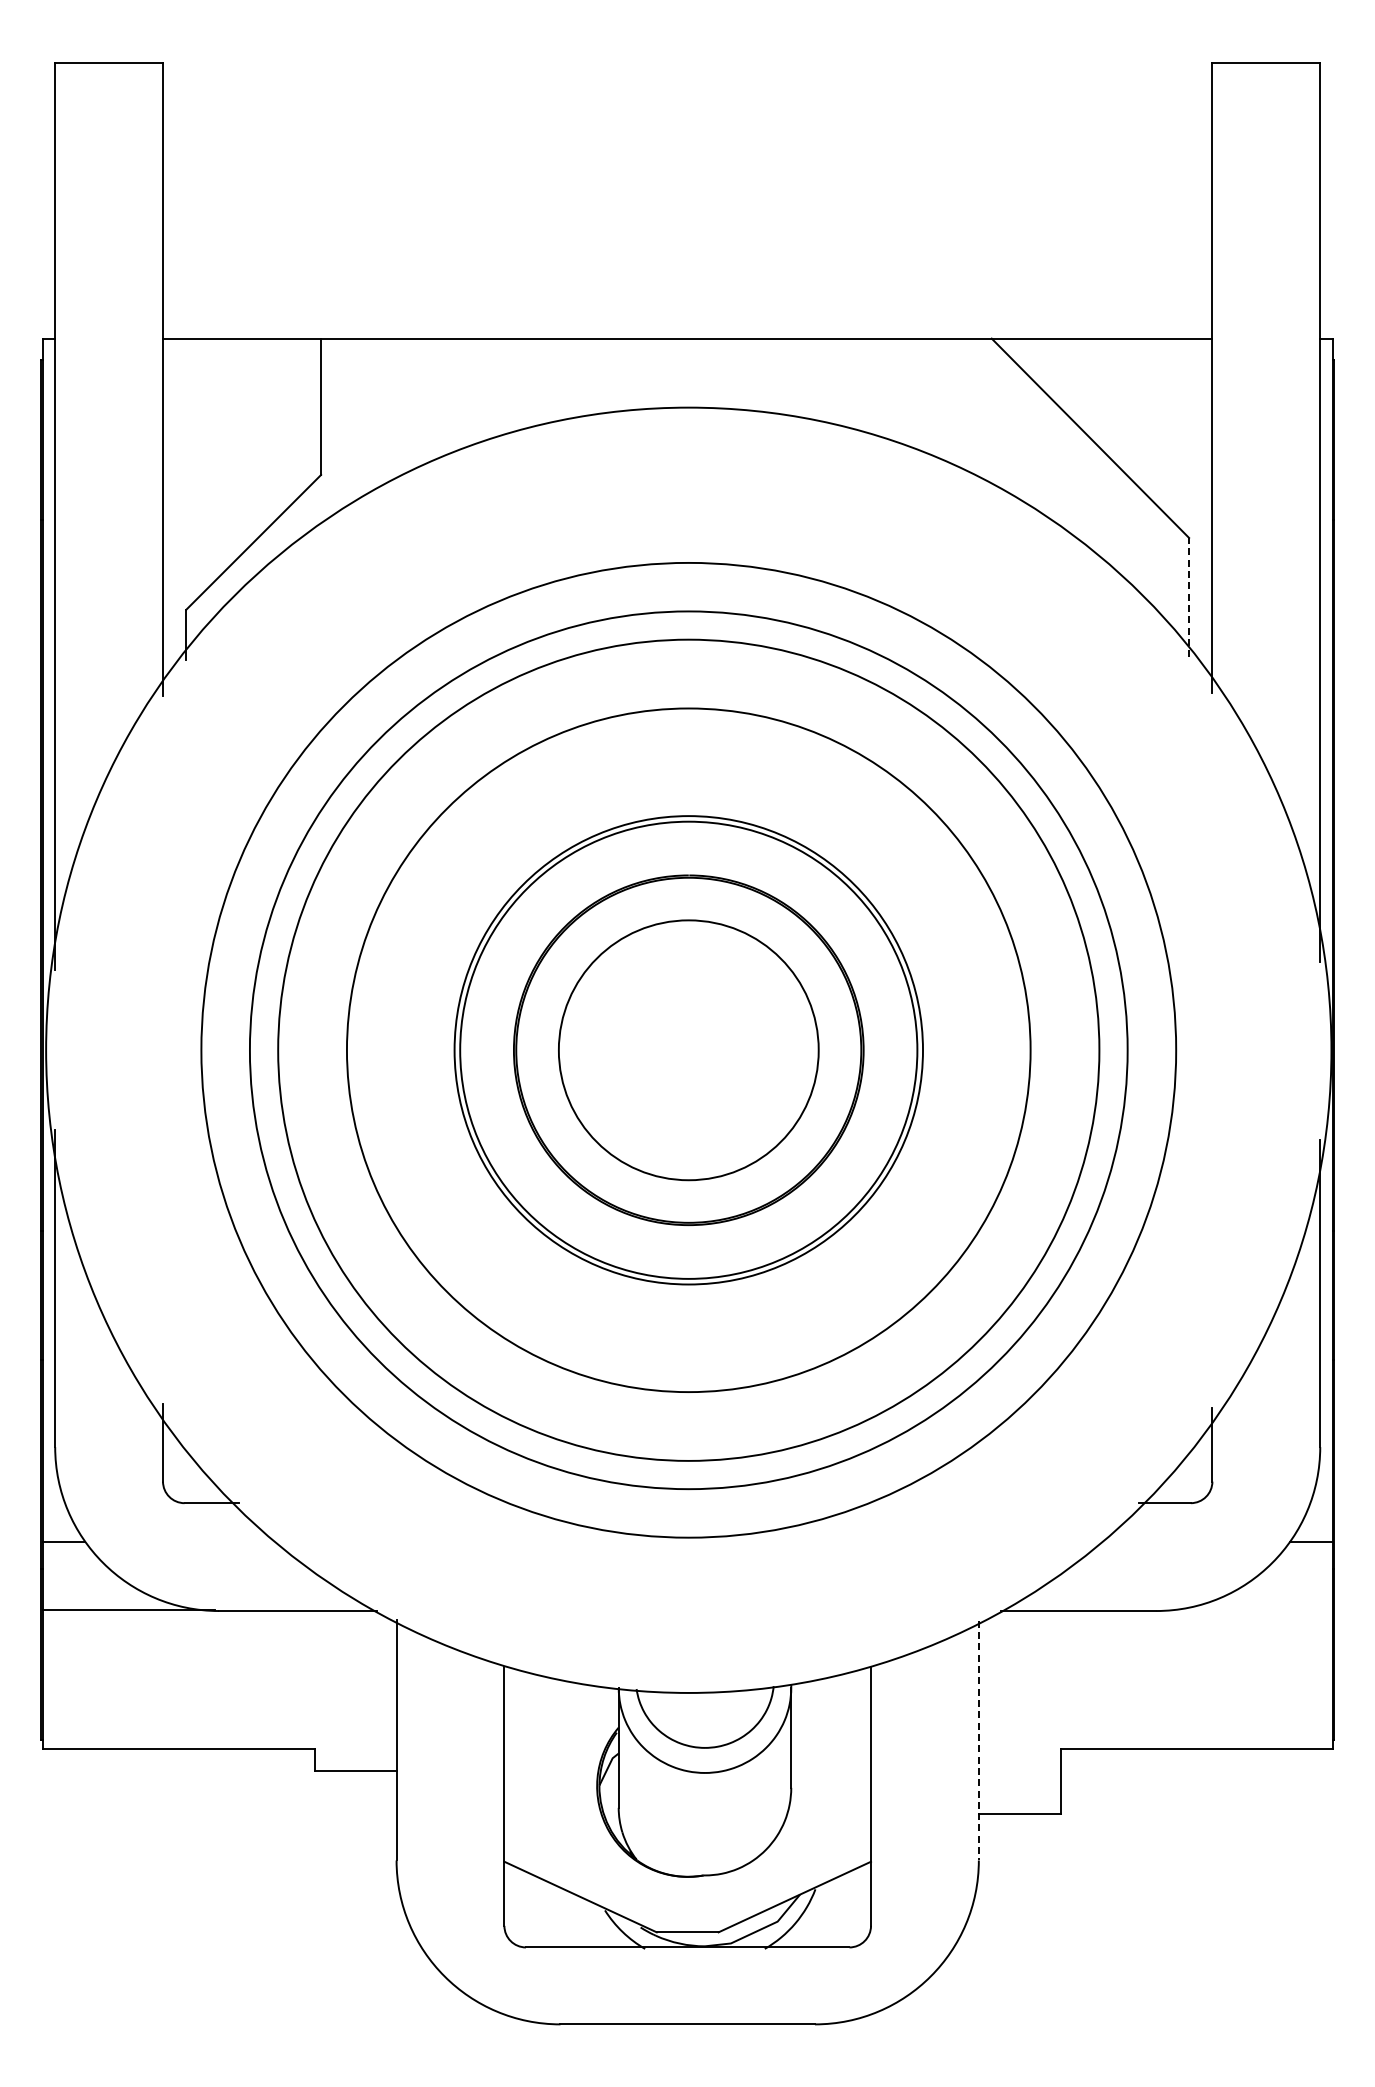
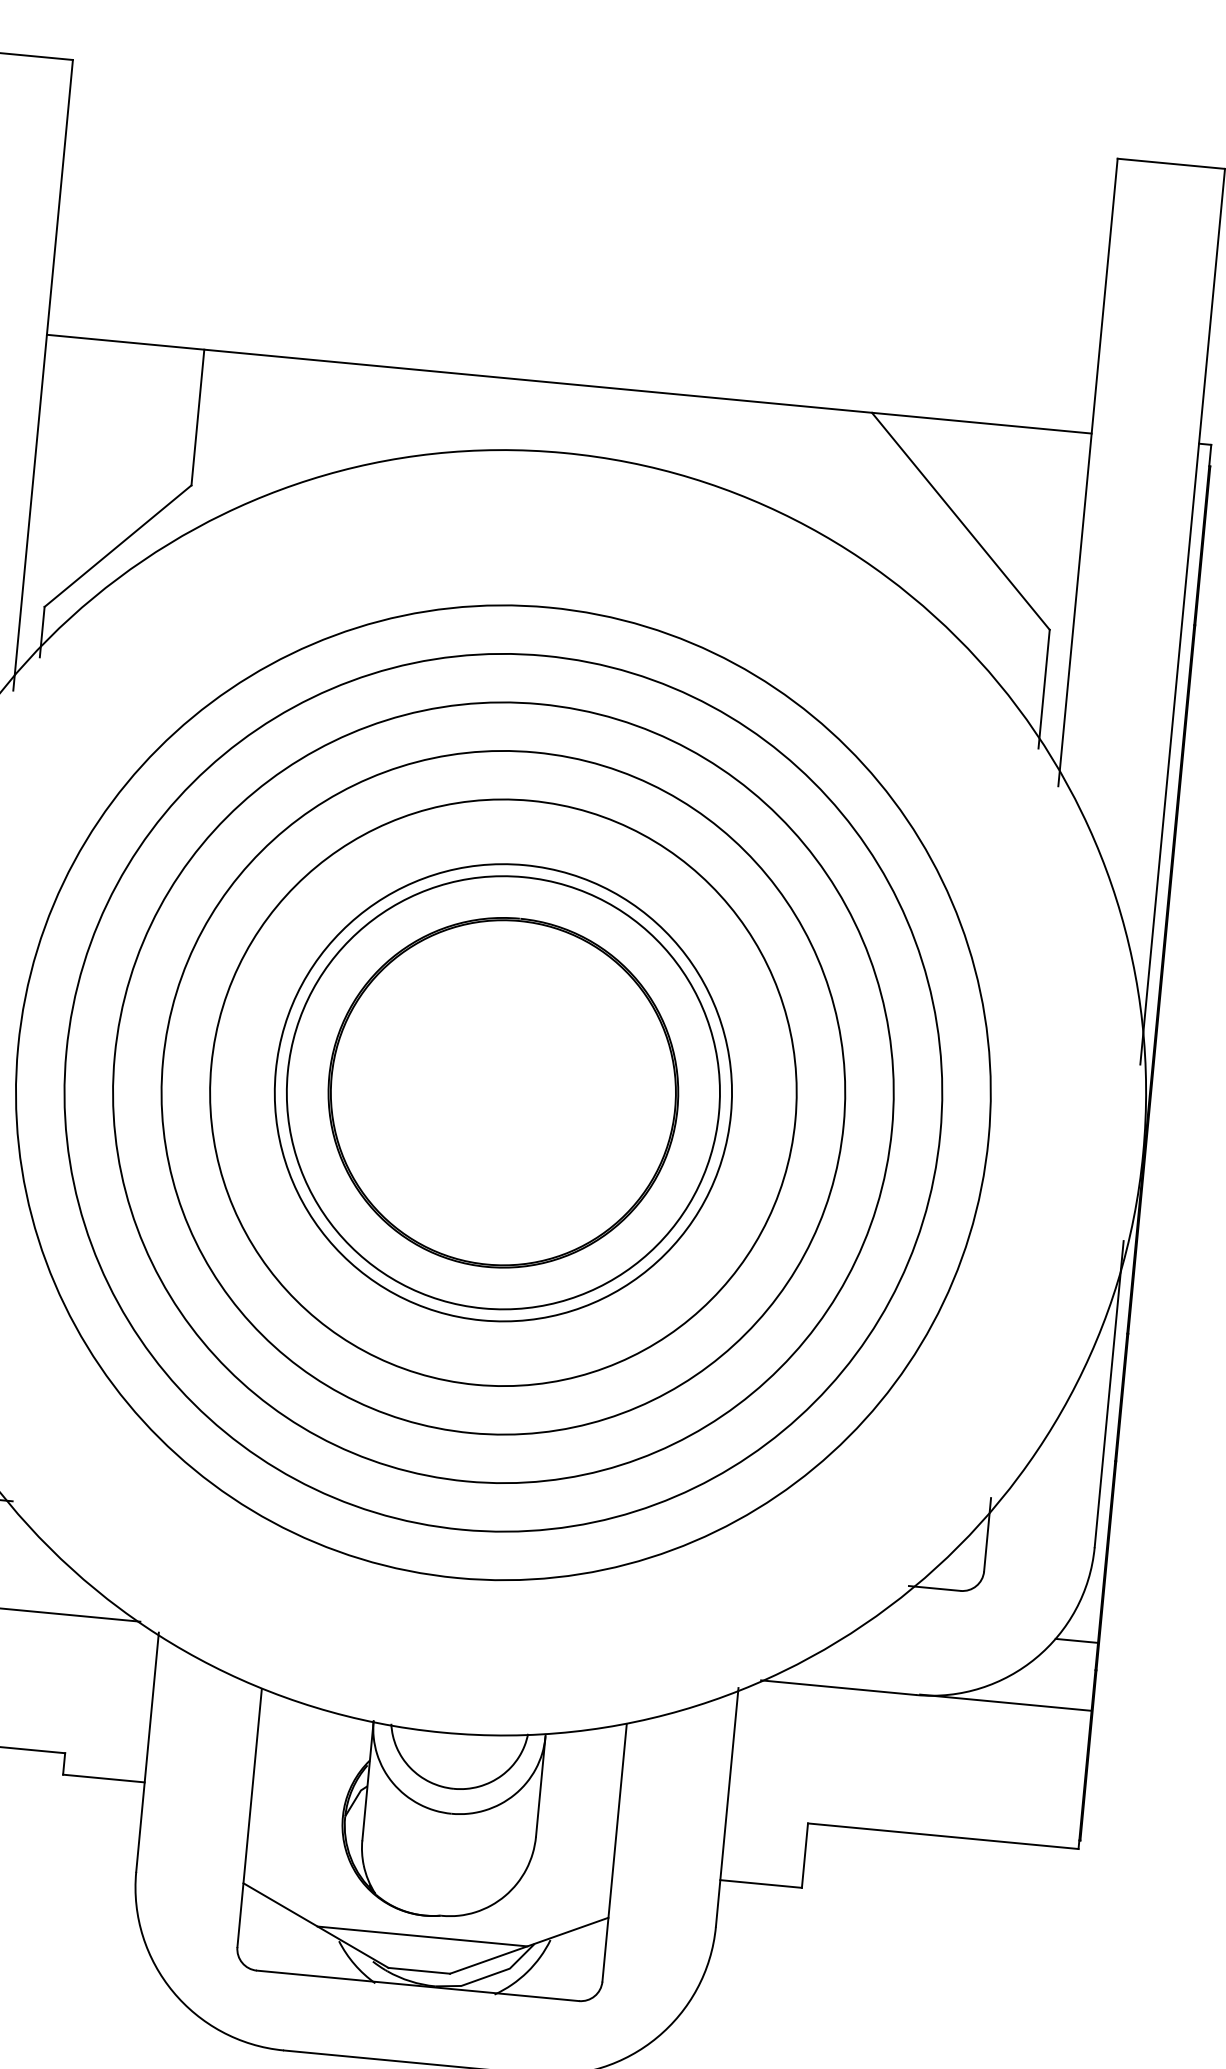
line: (1189, 597) -> (1044, 689), dashed -> solid
circle: (688, 1049) -> (503, 1091), size x1.67
circle: (688, 1049) -> (503, 1091), size x1.67
circle: (688, 1050) -> (503, 1092), size x0.71
line: (1246, 1610) -> (1005, 1702), added
line: (978, 1740) -> (726, 1807), dashed -> solid
line: (687, 1897) -> (422, 1936), added

